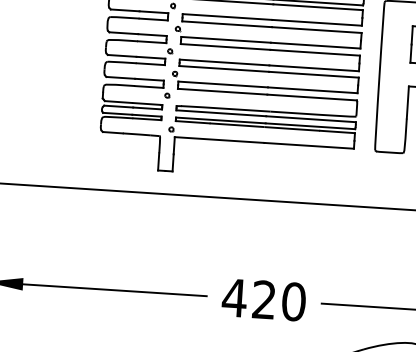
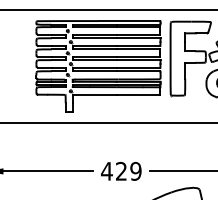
text: (292, 301) -> (135, 171), 420 -> 429

